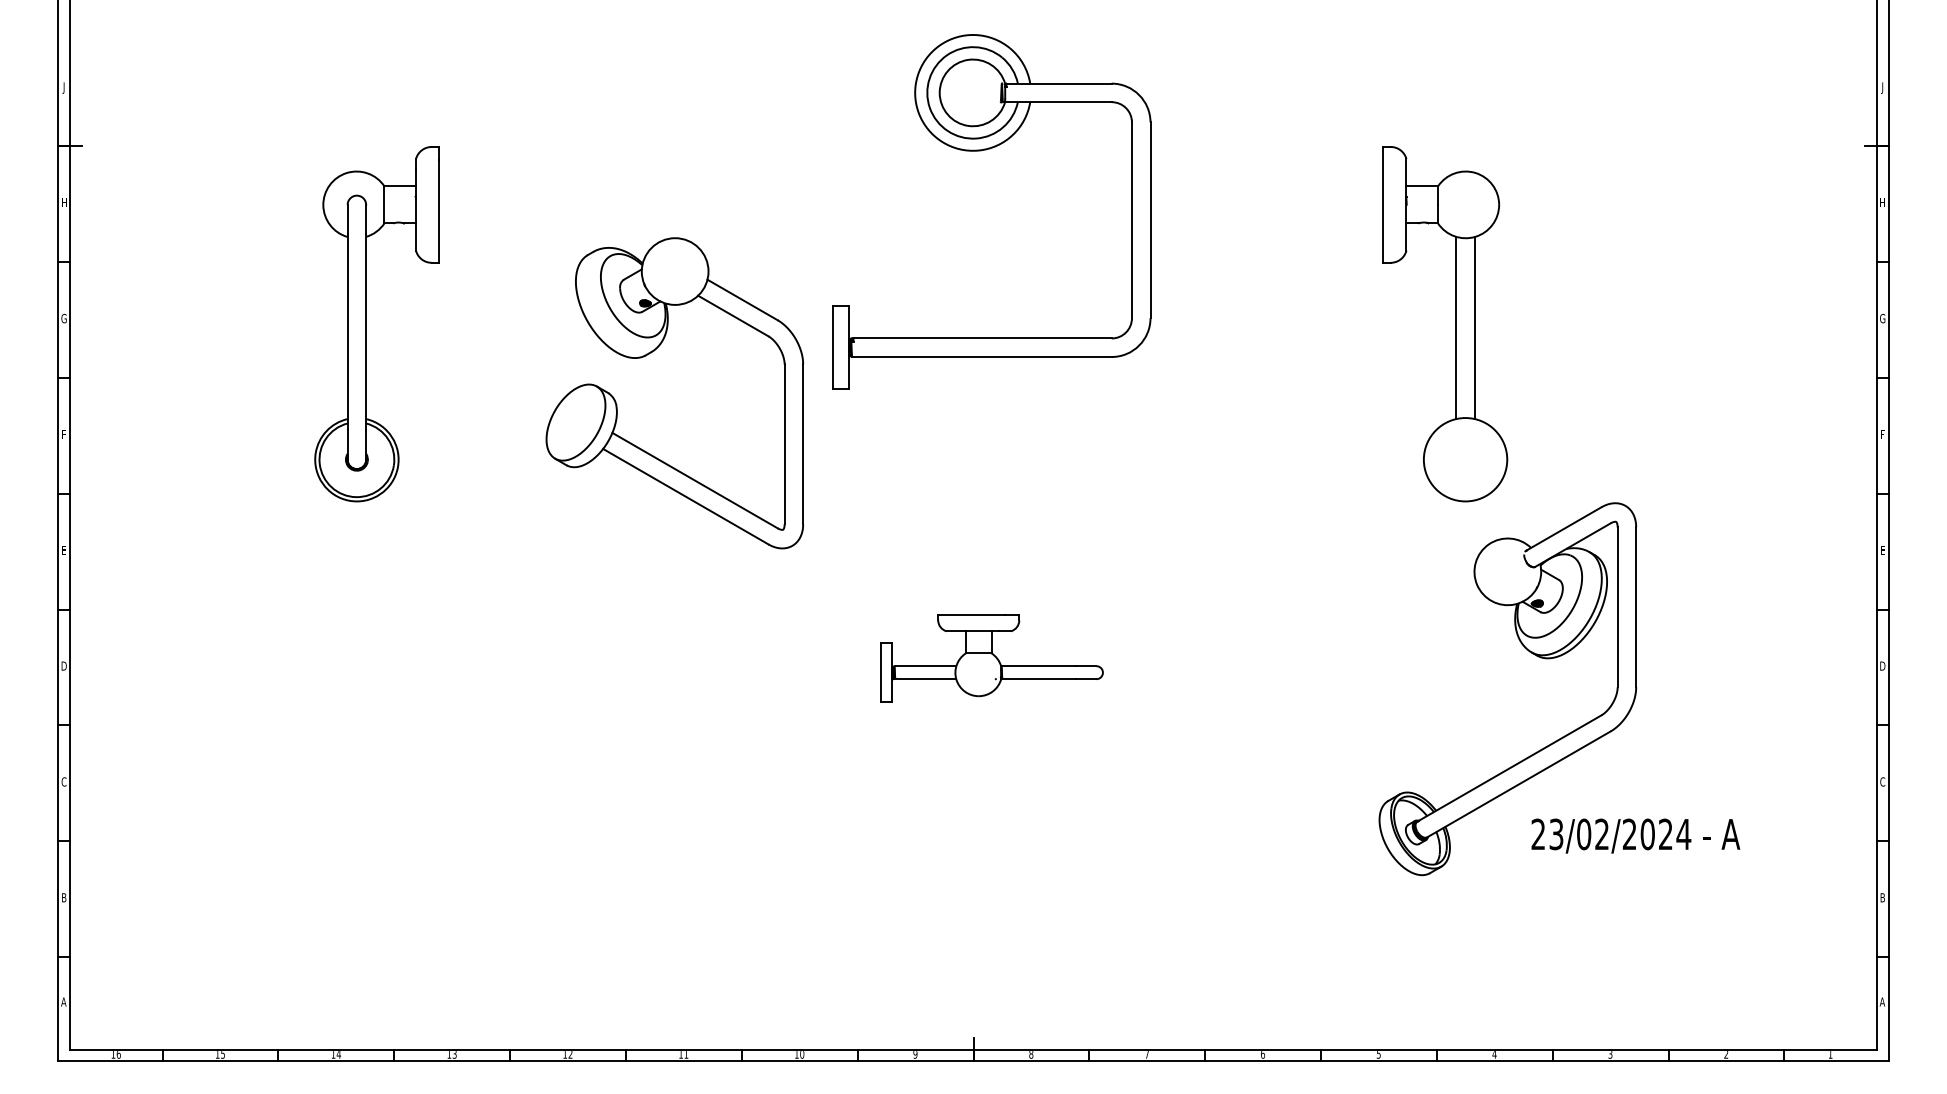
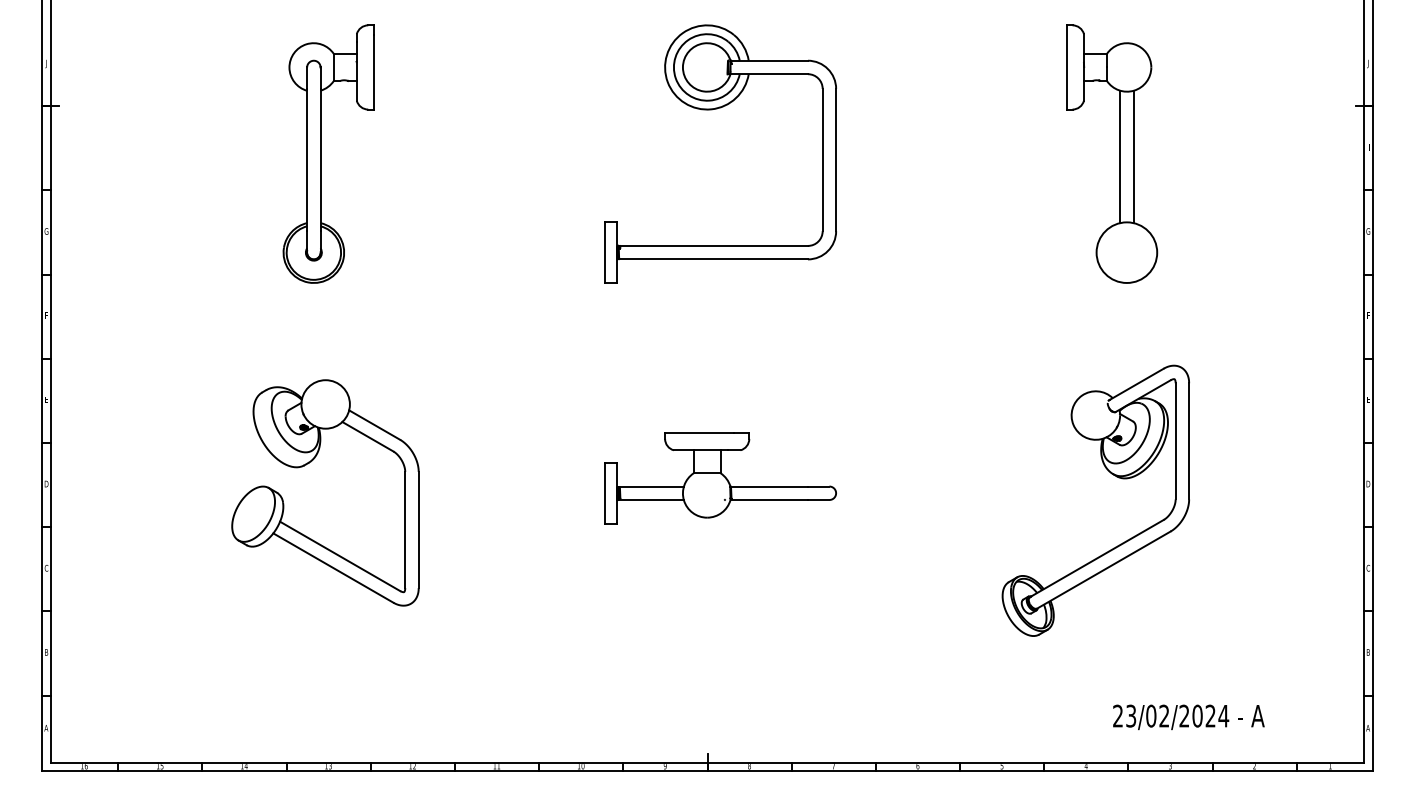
part: (366, 324) -> (320, 154), moved
part: (1455, 324) -> (1119, 154), moved
part: (651, 353) -> (308, 464), moved
part: (991, 658) -> (720, 478), size x1.43
text: (1635, 835) -> (1188, 716), moved

